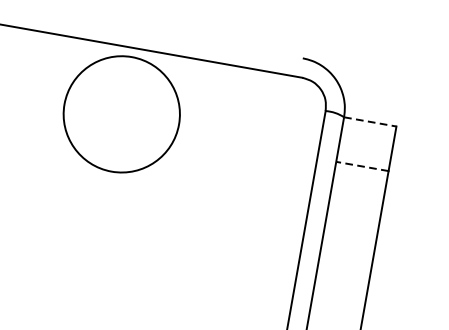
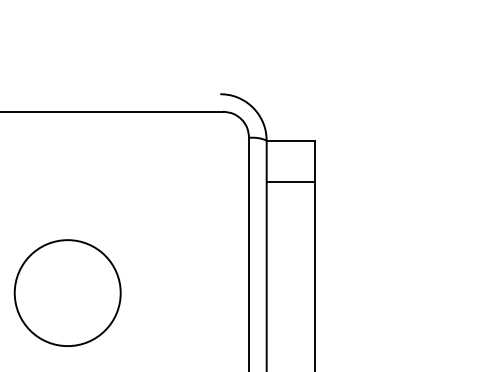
circle: (121, 113) -> (67, 292), moved
line: (370, 121) -> (291, 140), dashed -> solid
line: (362, 166) -> (290, 181), dashed -> solid

